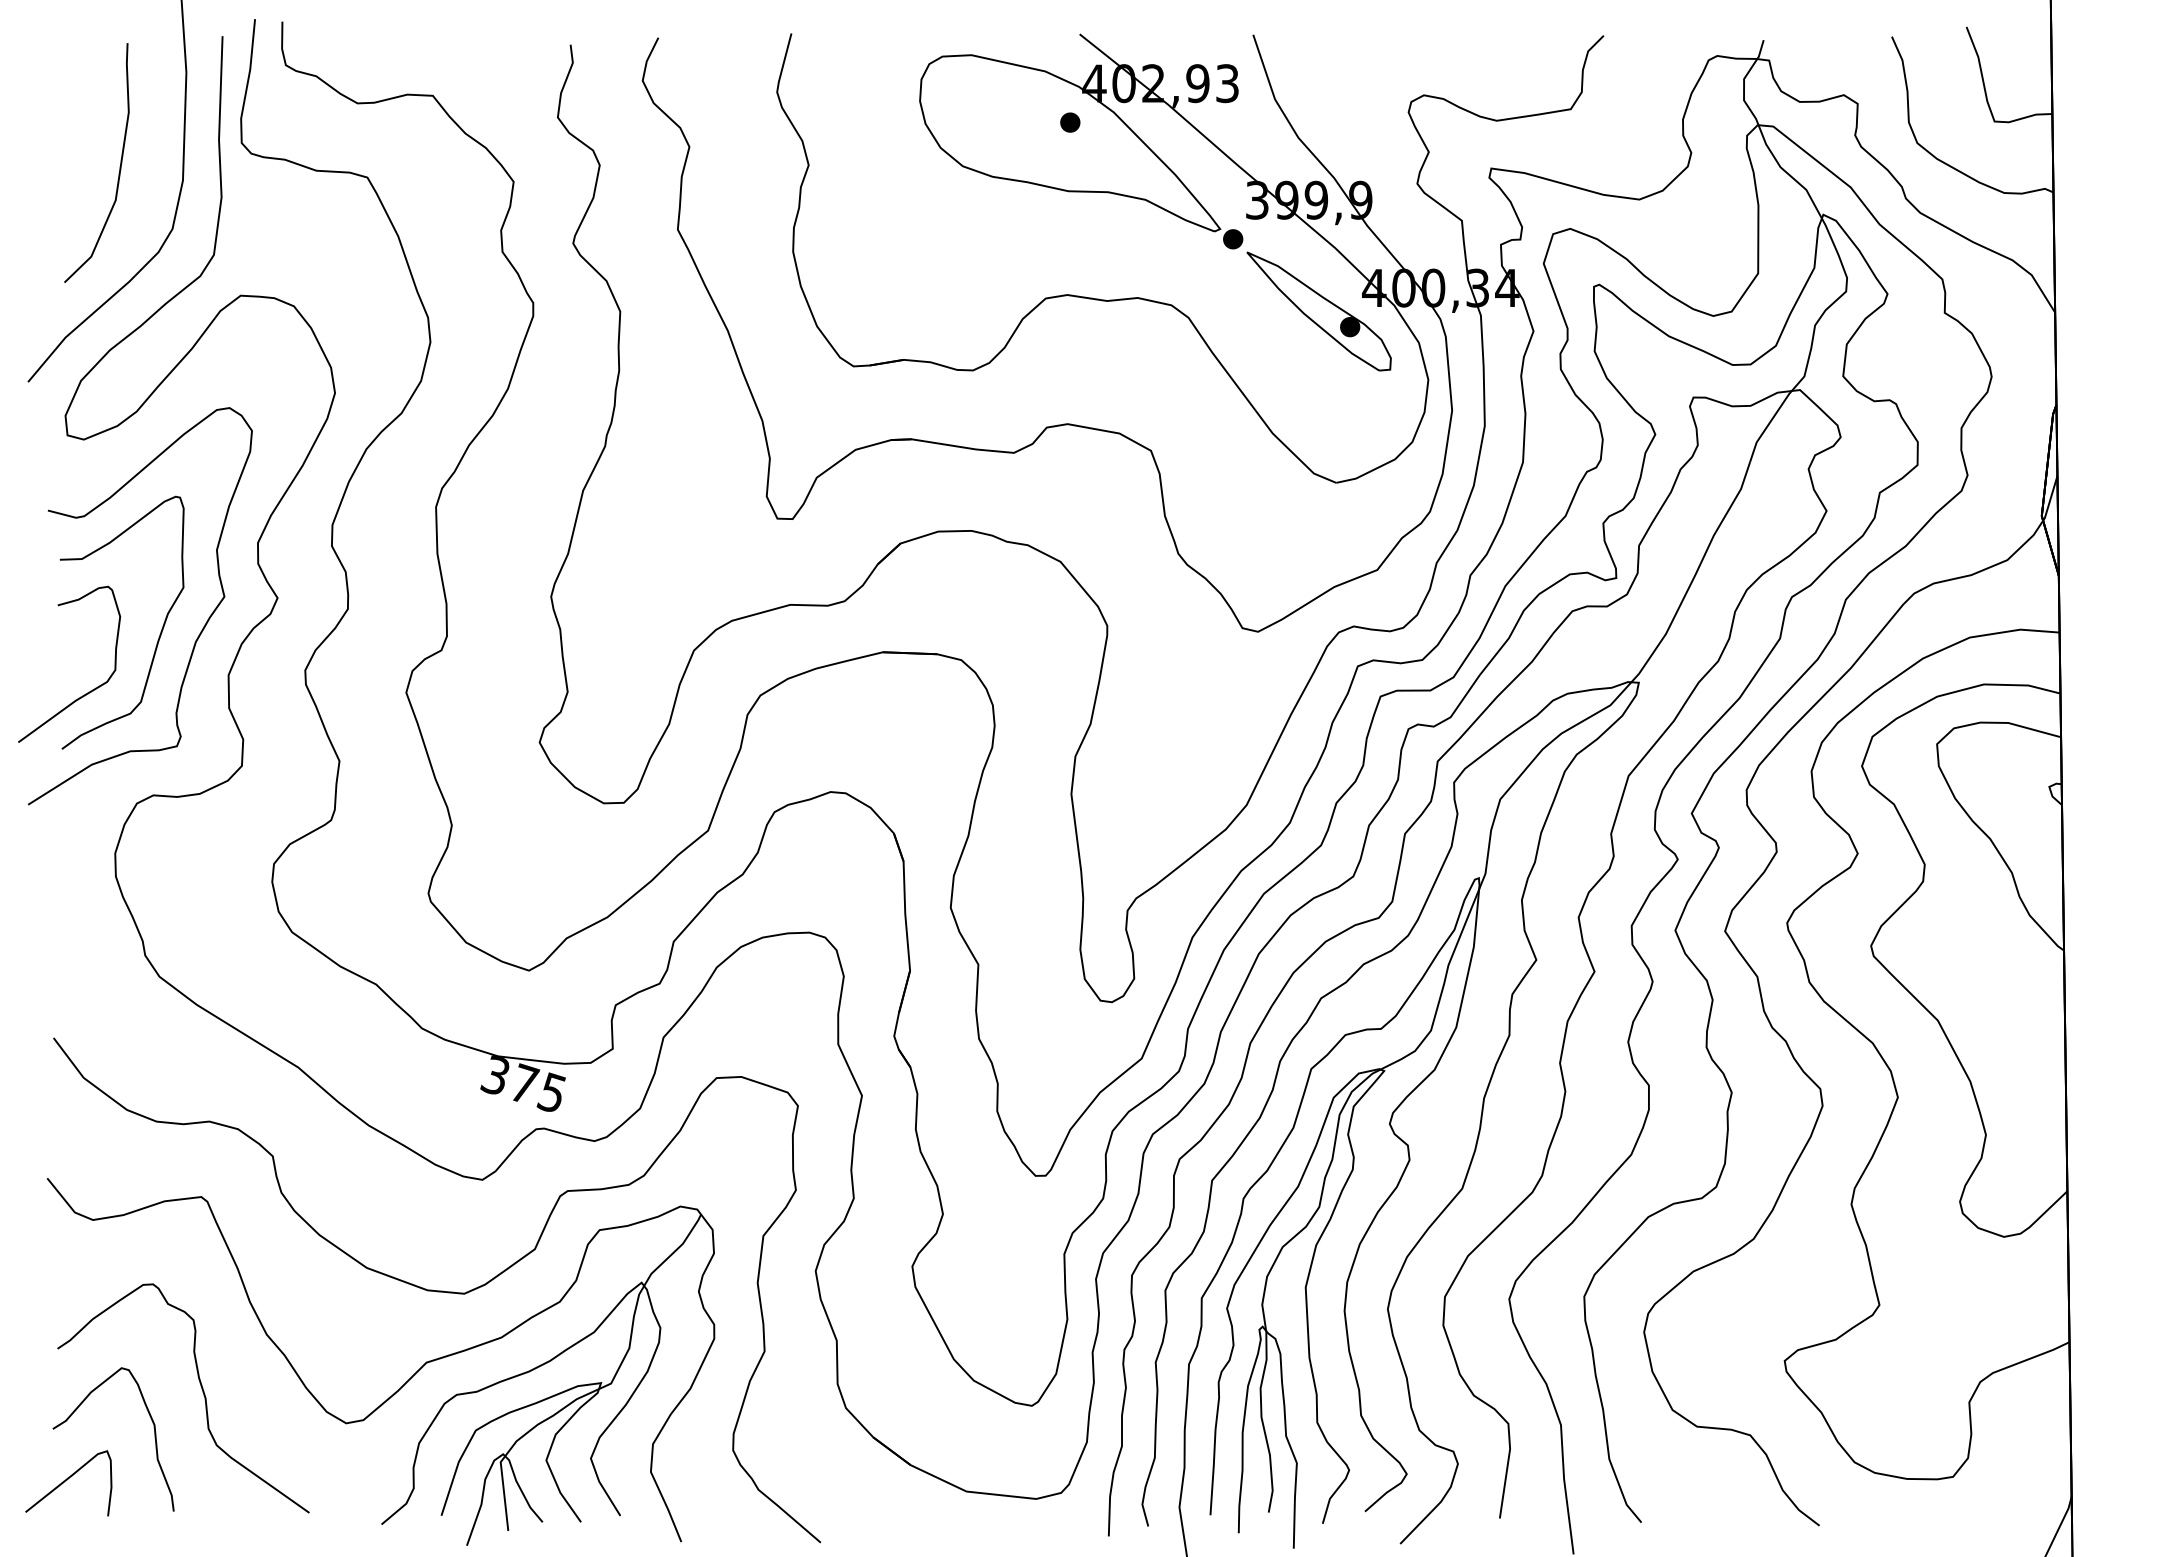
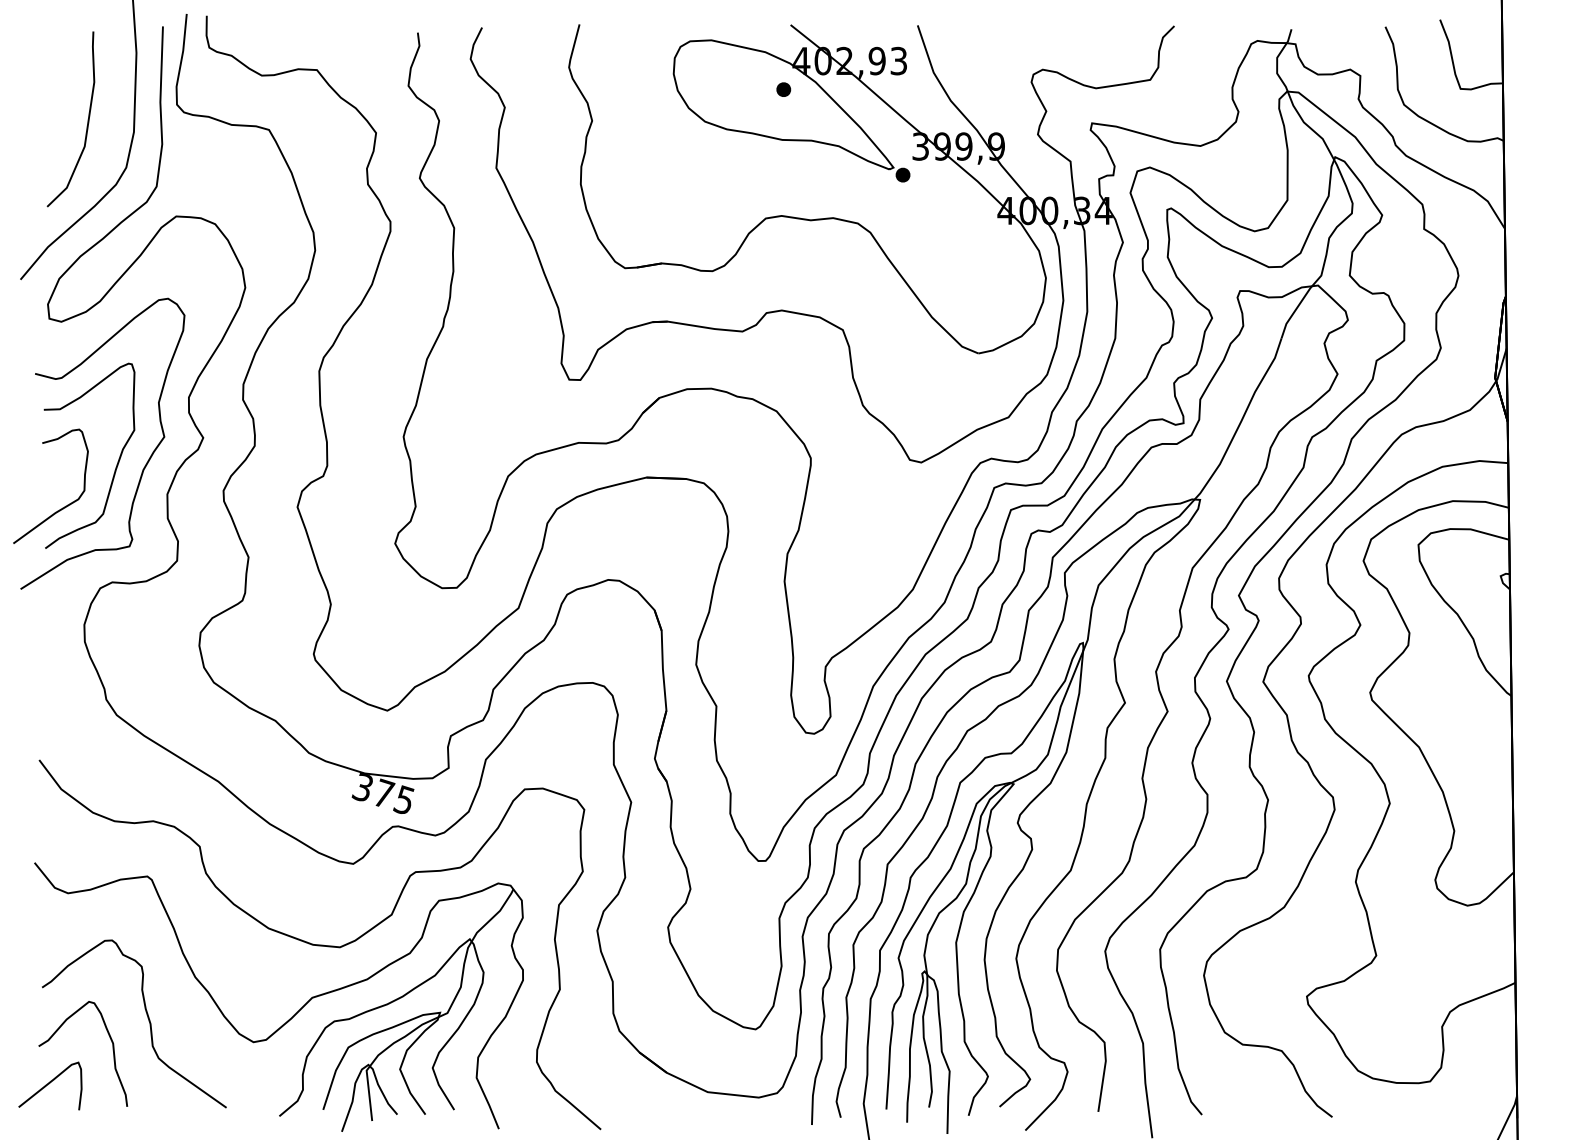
part: (1318, 311) -> (965, 228), removed

